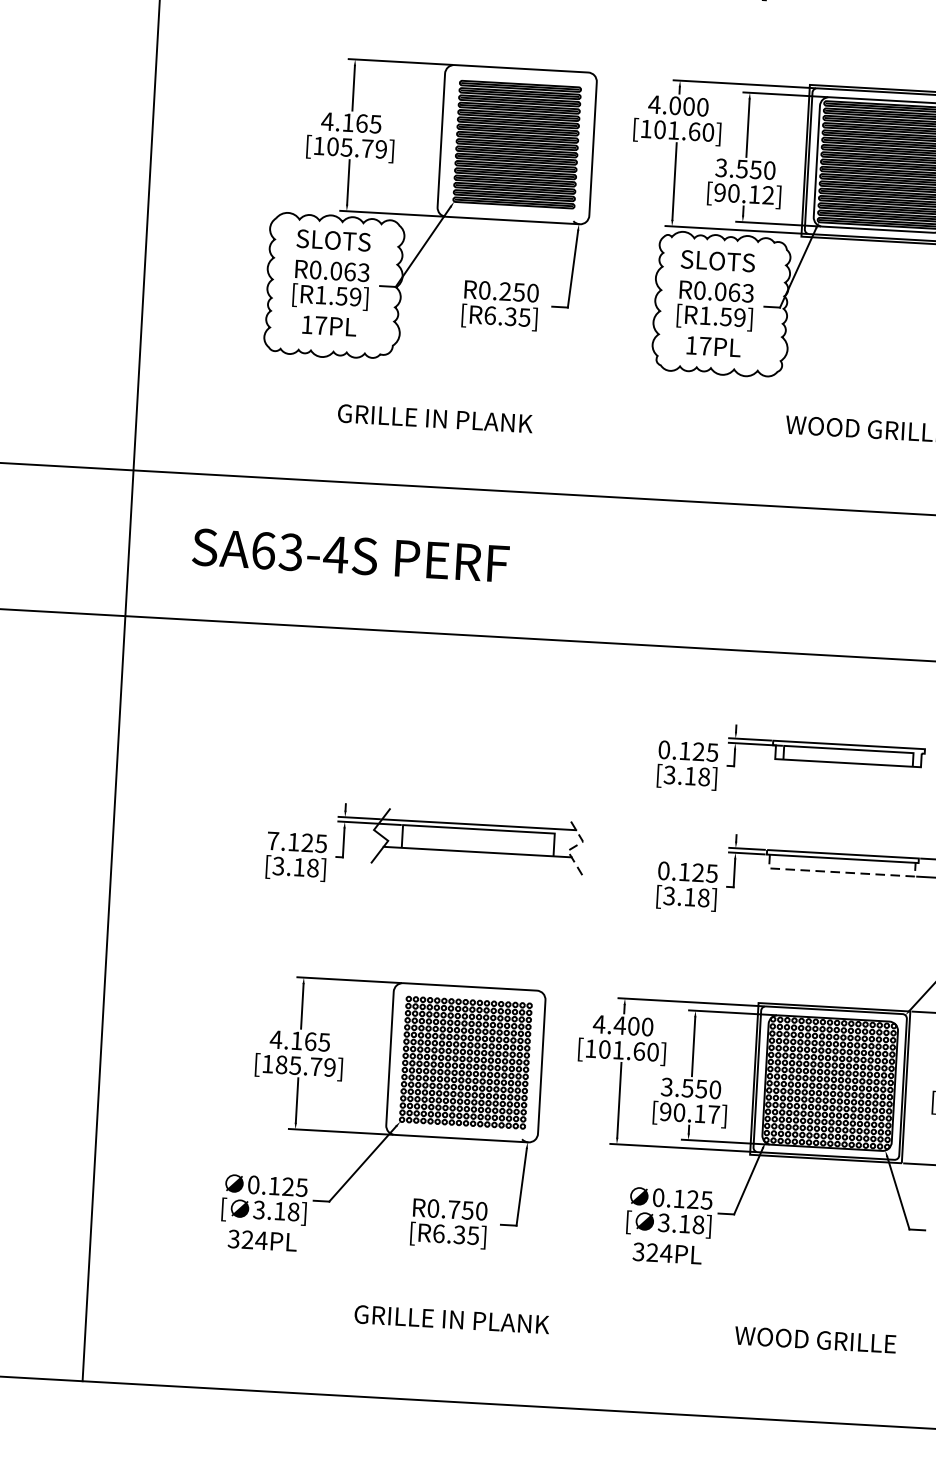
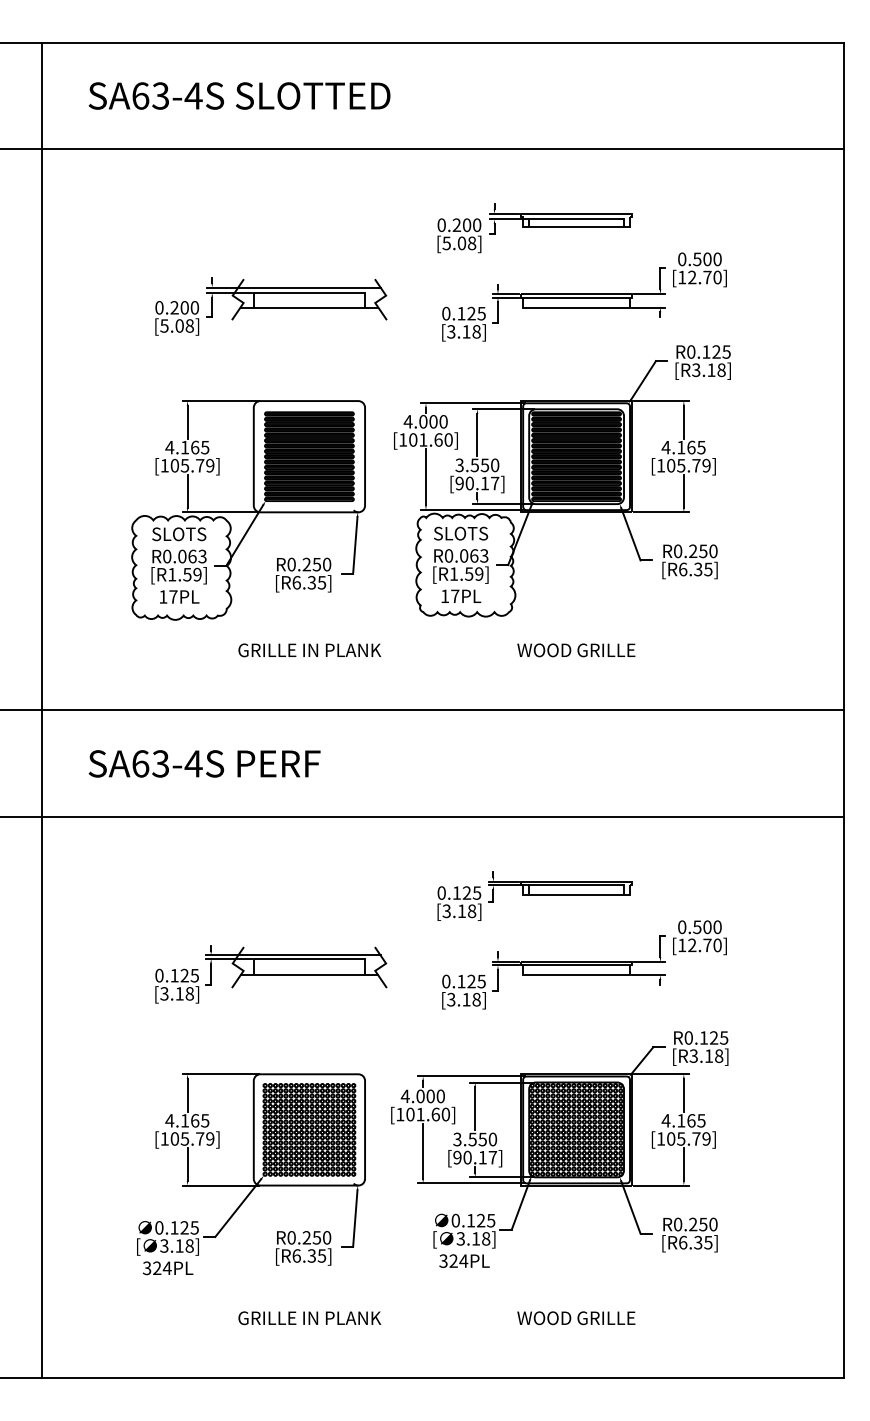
text: (768, 195) -> (495, 483), [90.12] -> [90.17]
text: (434, 418) -> (309, 650), moved
text: (273, 840) -> (159, 975), 7.125 -> 0.125
line: (575, 846) -> (380, 967), dashed -> solid
line: (843, 872) -> (577, 975), dashed -> solid
text: (619, 1025) -> (420, 1096), 4.400 -> 4.000
text: (281, 1065) -> (174, 1139), [185.79] -> [105.79]
text: (453, 1209) -> (306, 1237), R0.750 -> R0.250

